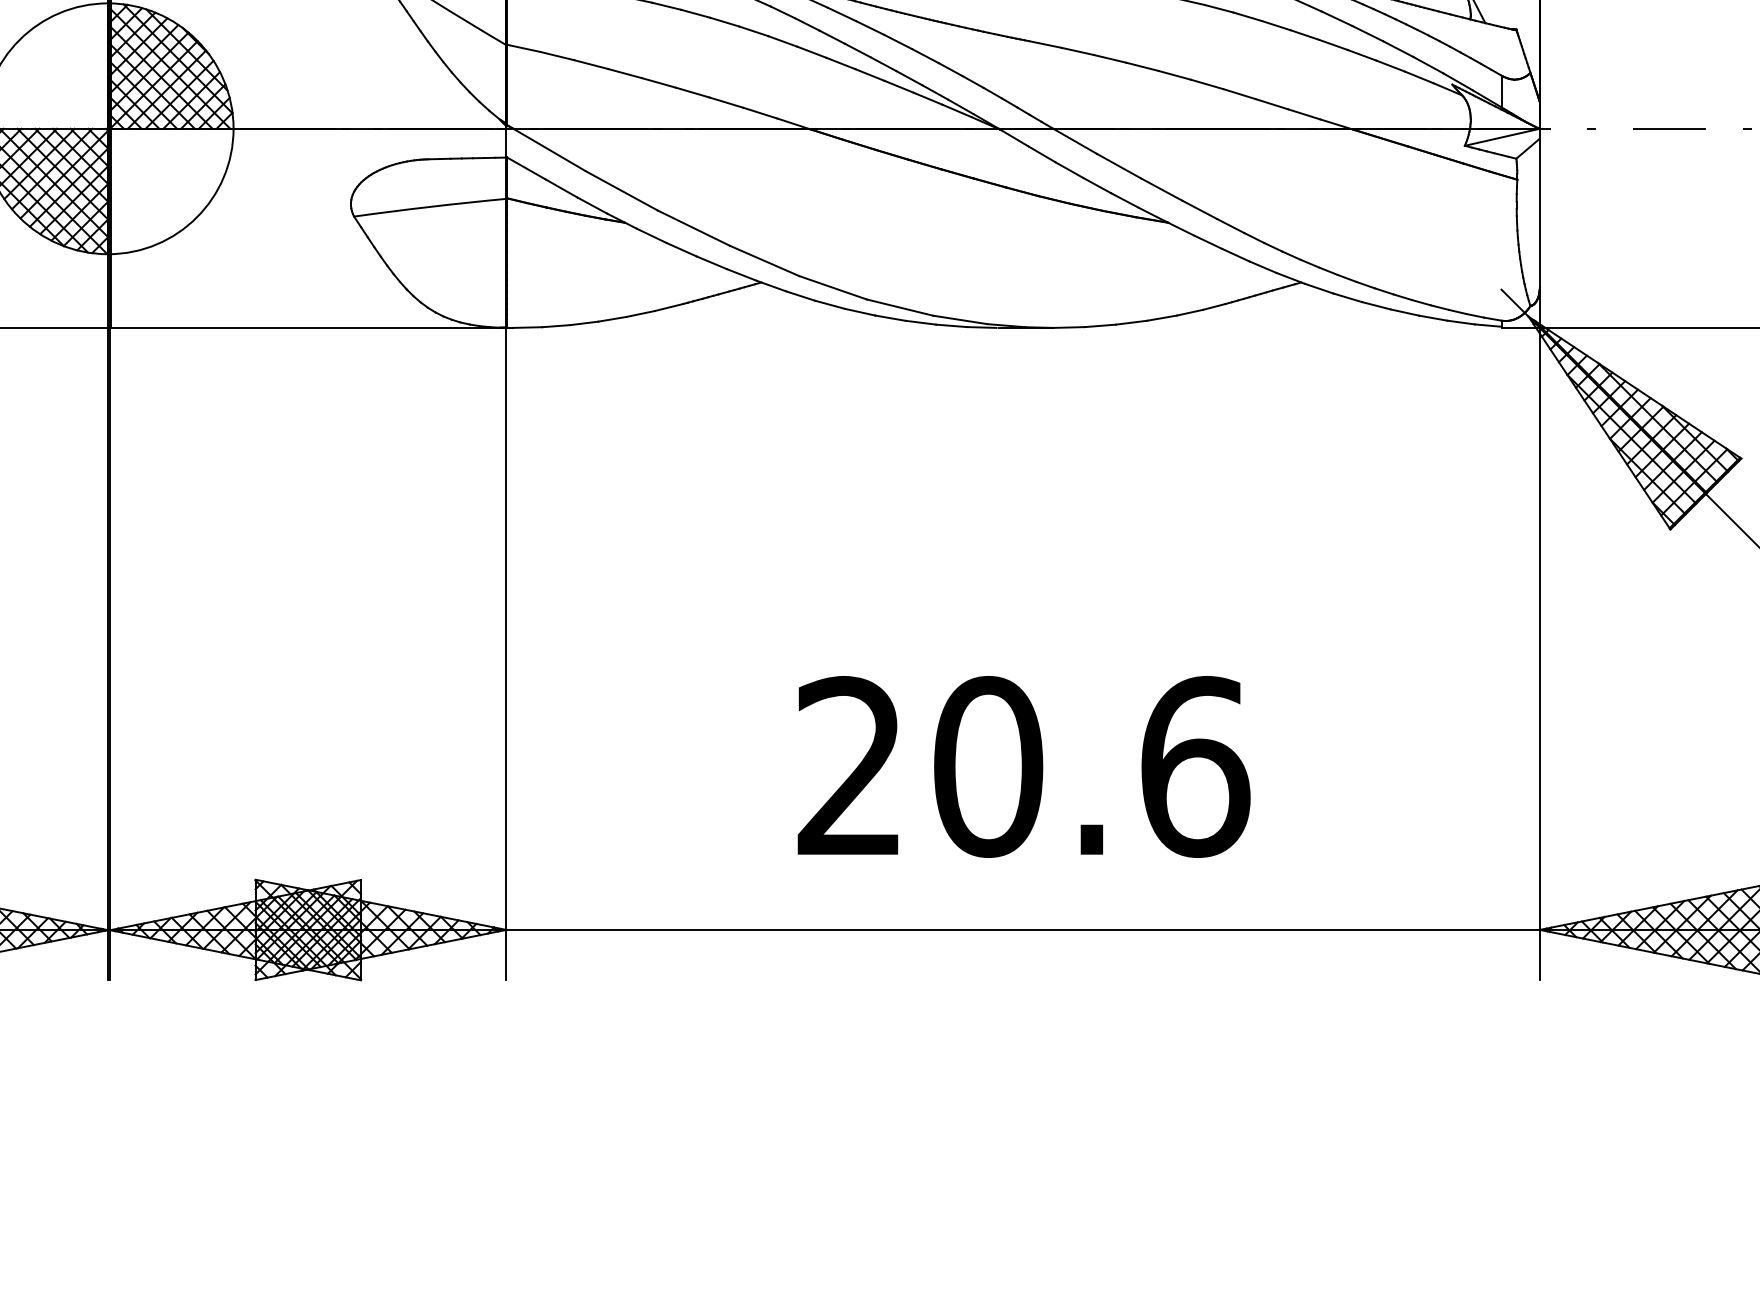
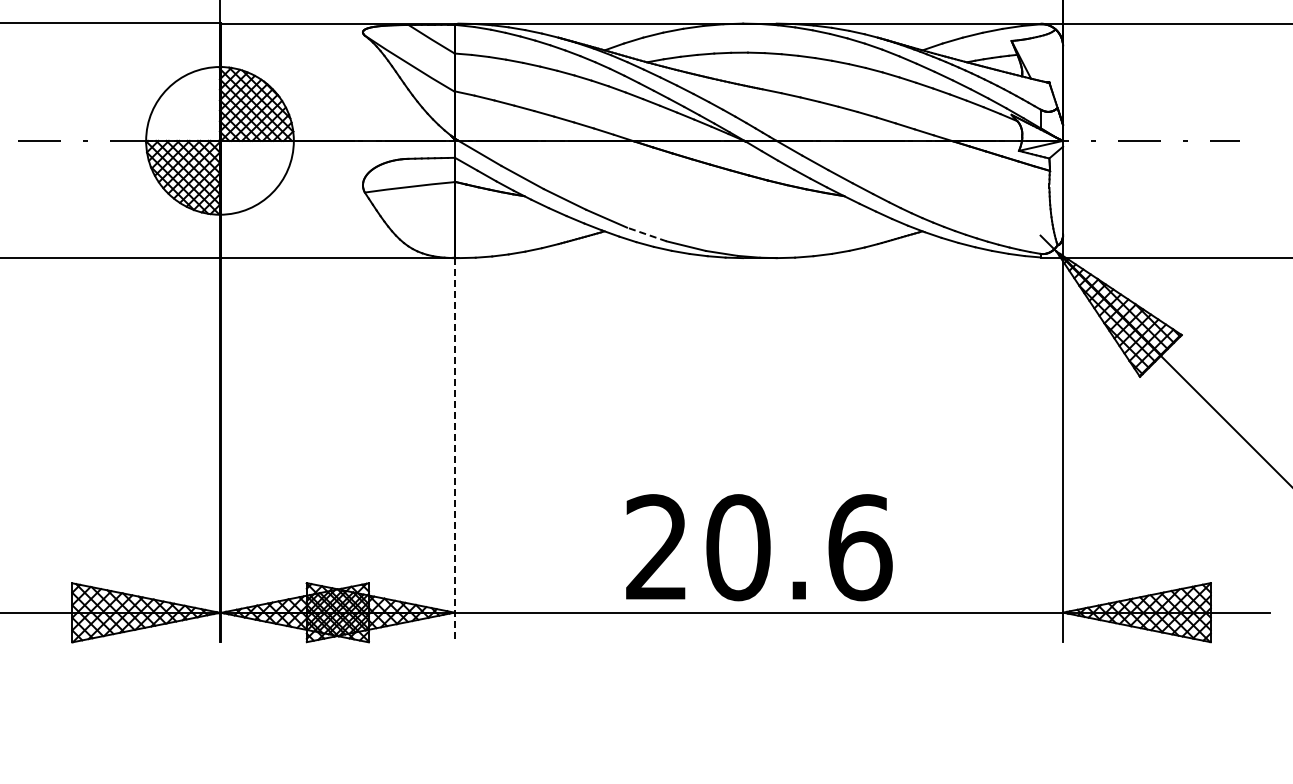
line: (832, 287) -> (646, 234), solid -> dashed
line: (506, 654) -> (454, 450), solid -> dashed
text: (1024, 766) -> (759, 547), moved

